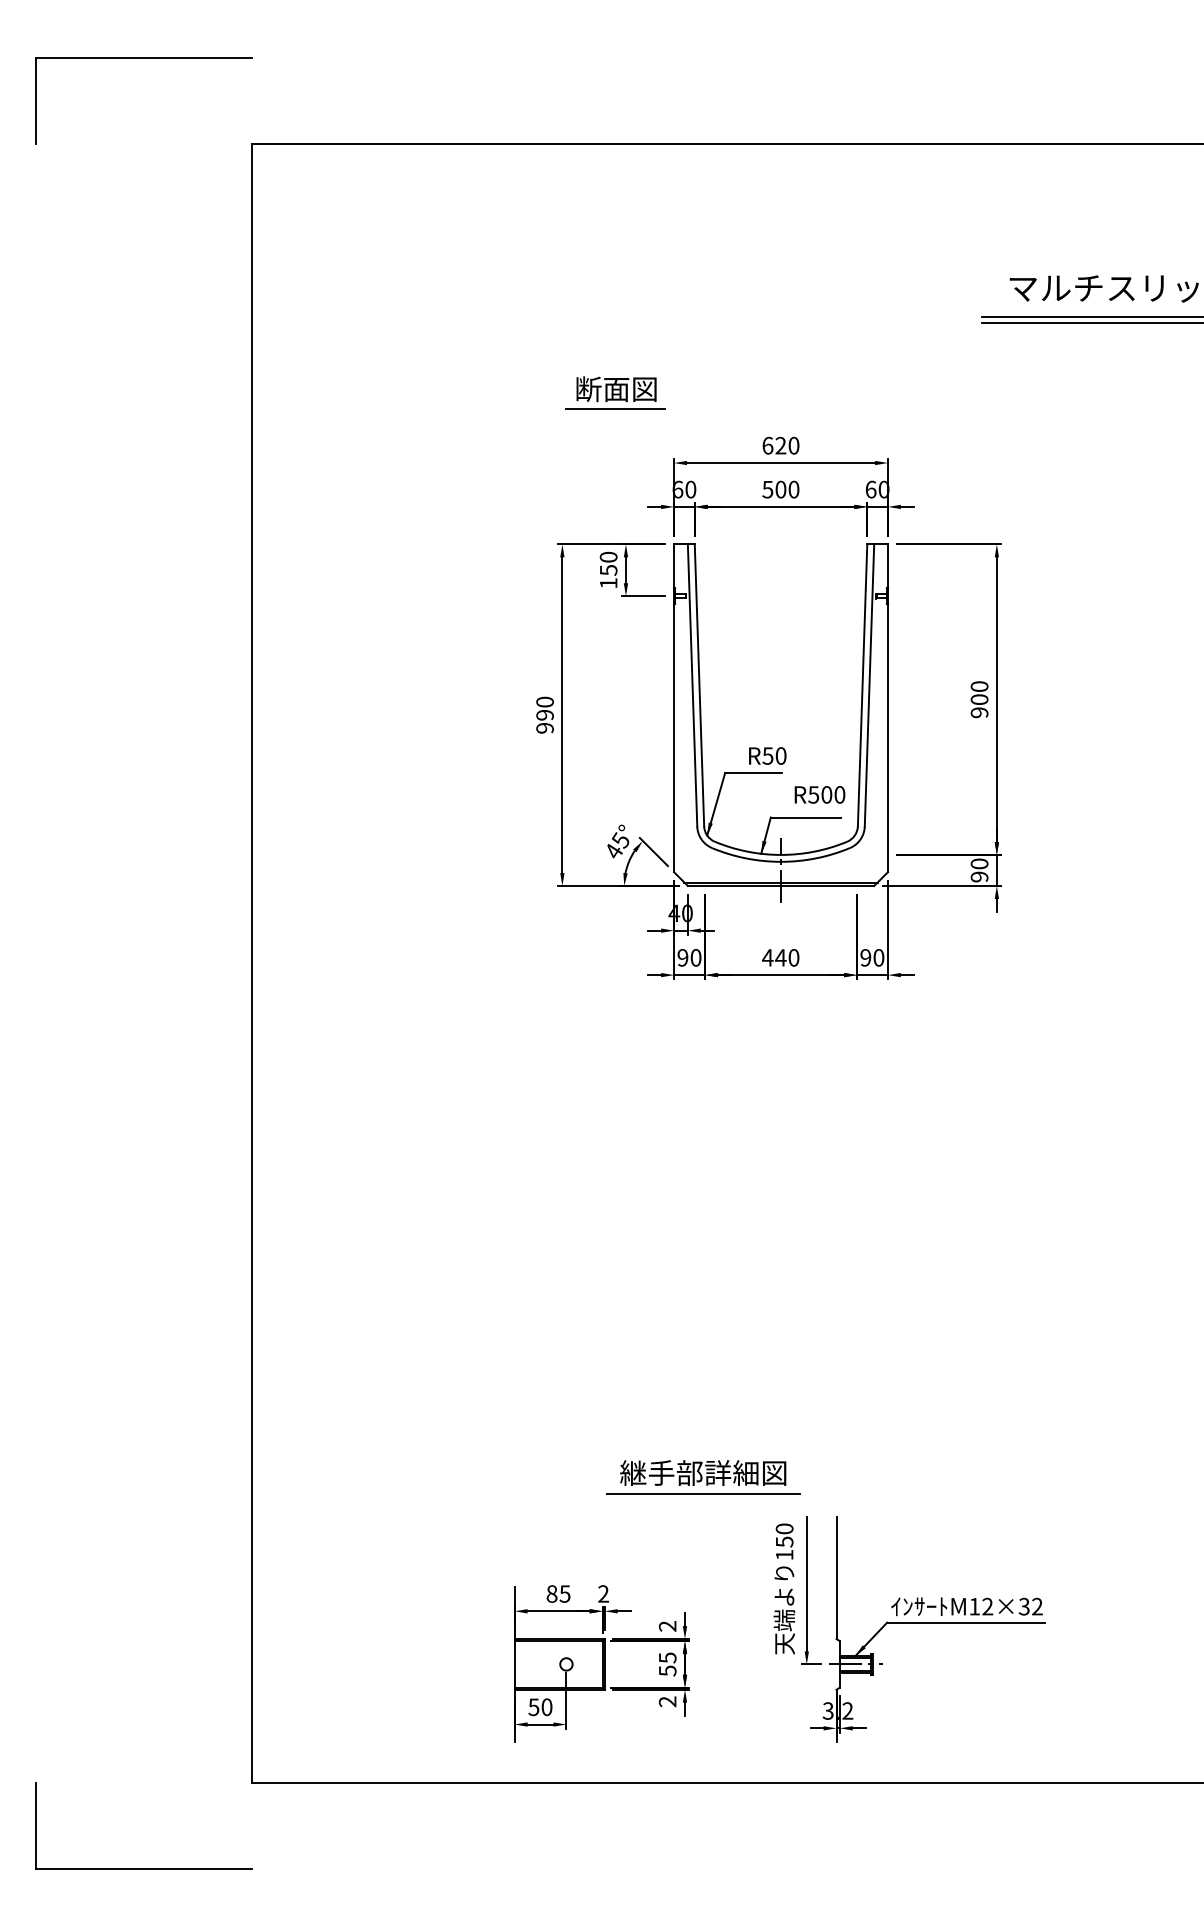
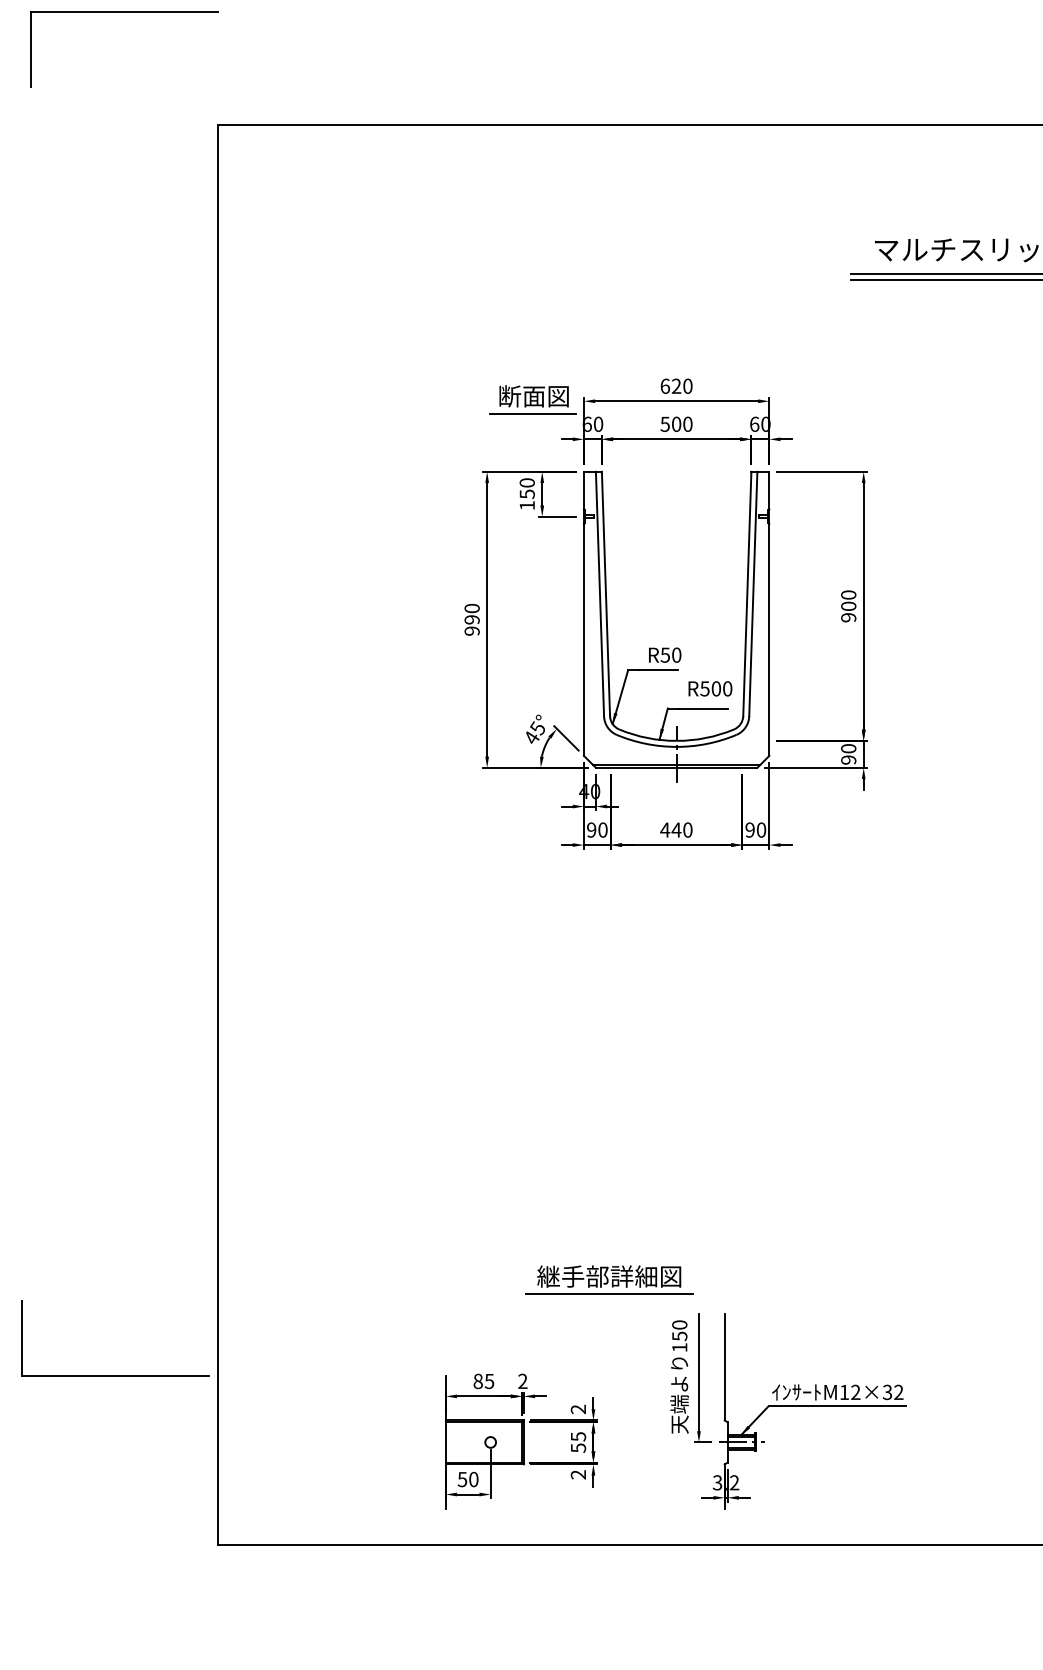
part: (143, 58) -> (124, 12), moved
part: (614, 392) -> (532, 399), moved
part: (143, 1868) -> (115, 1375), moved

